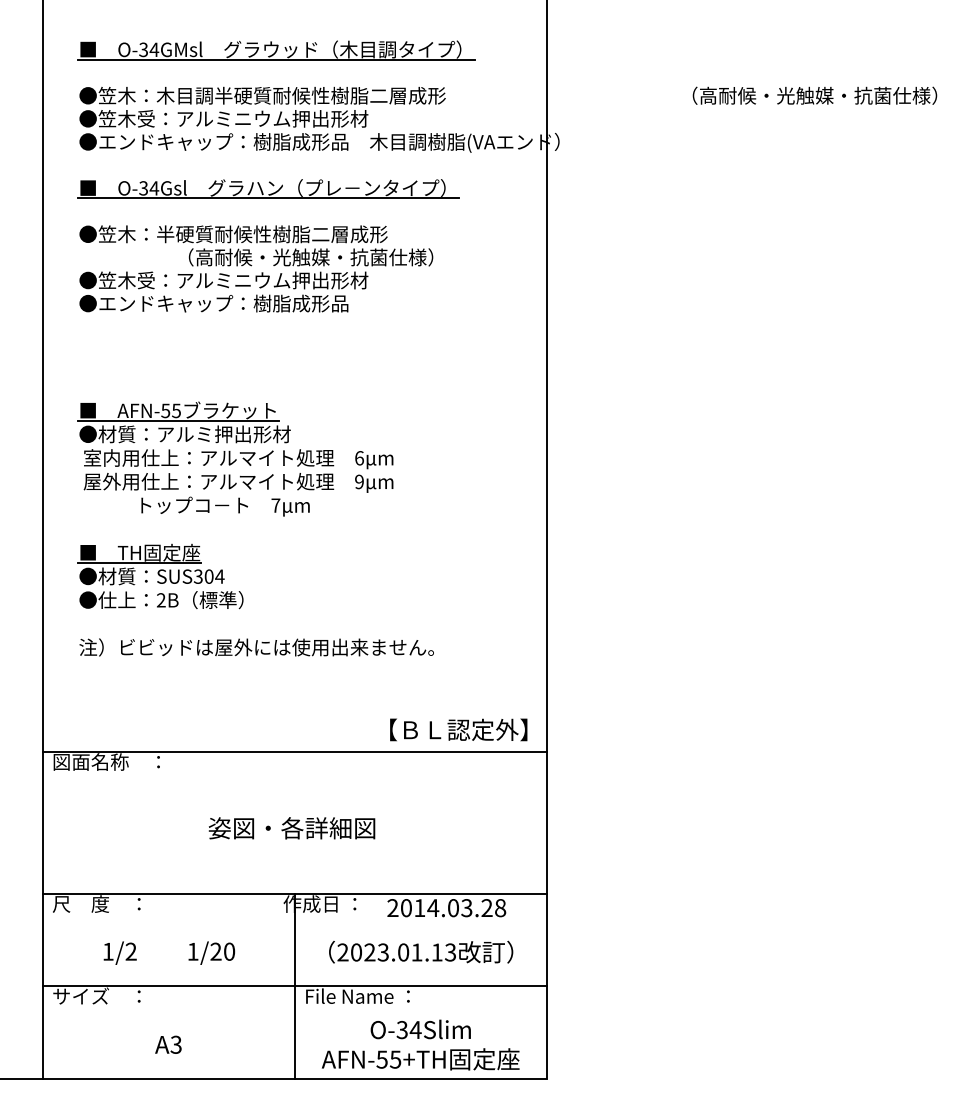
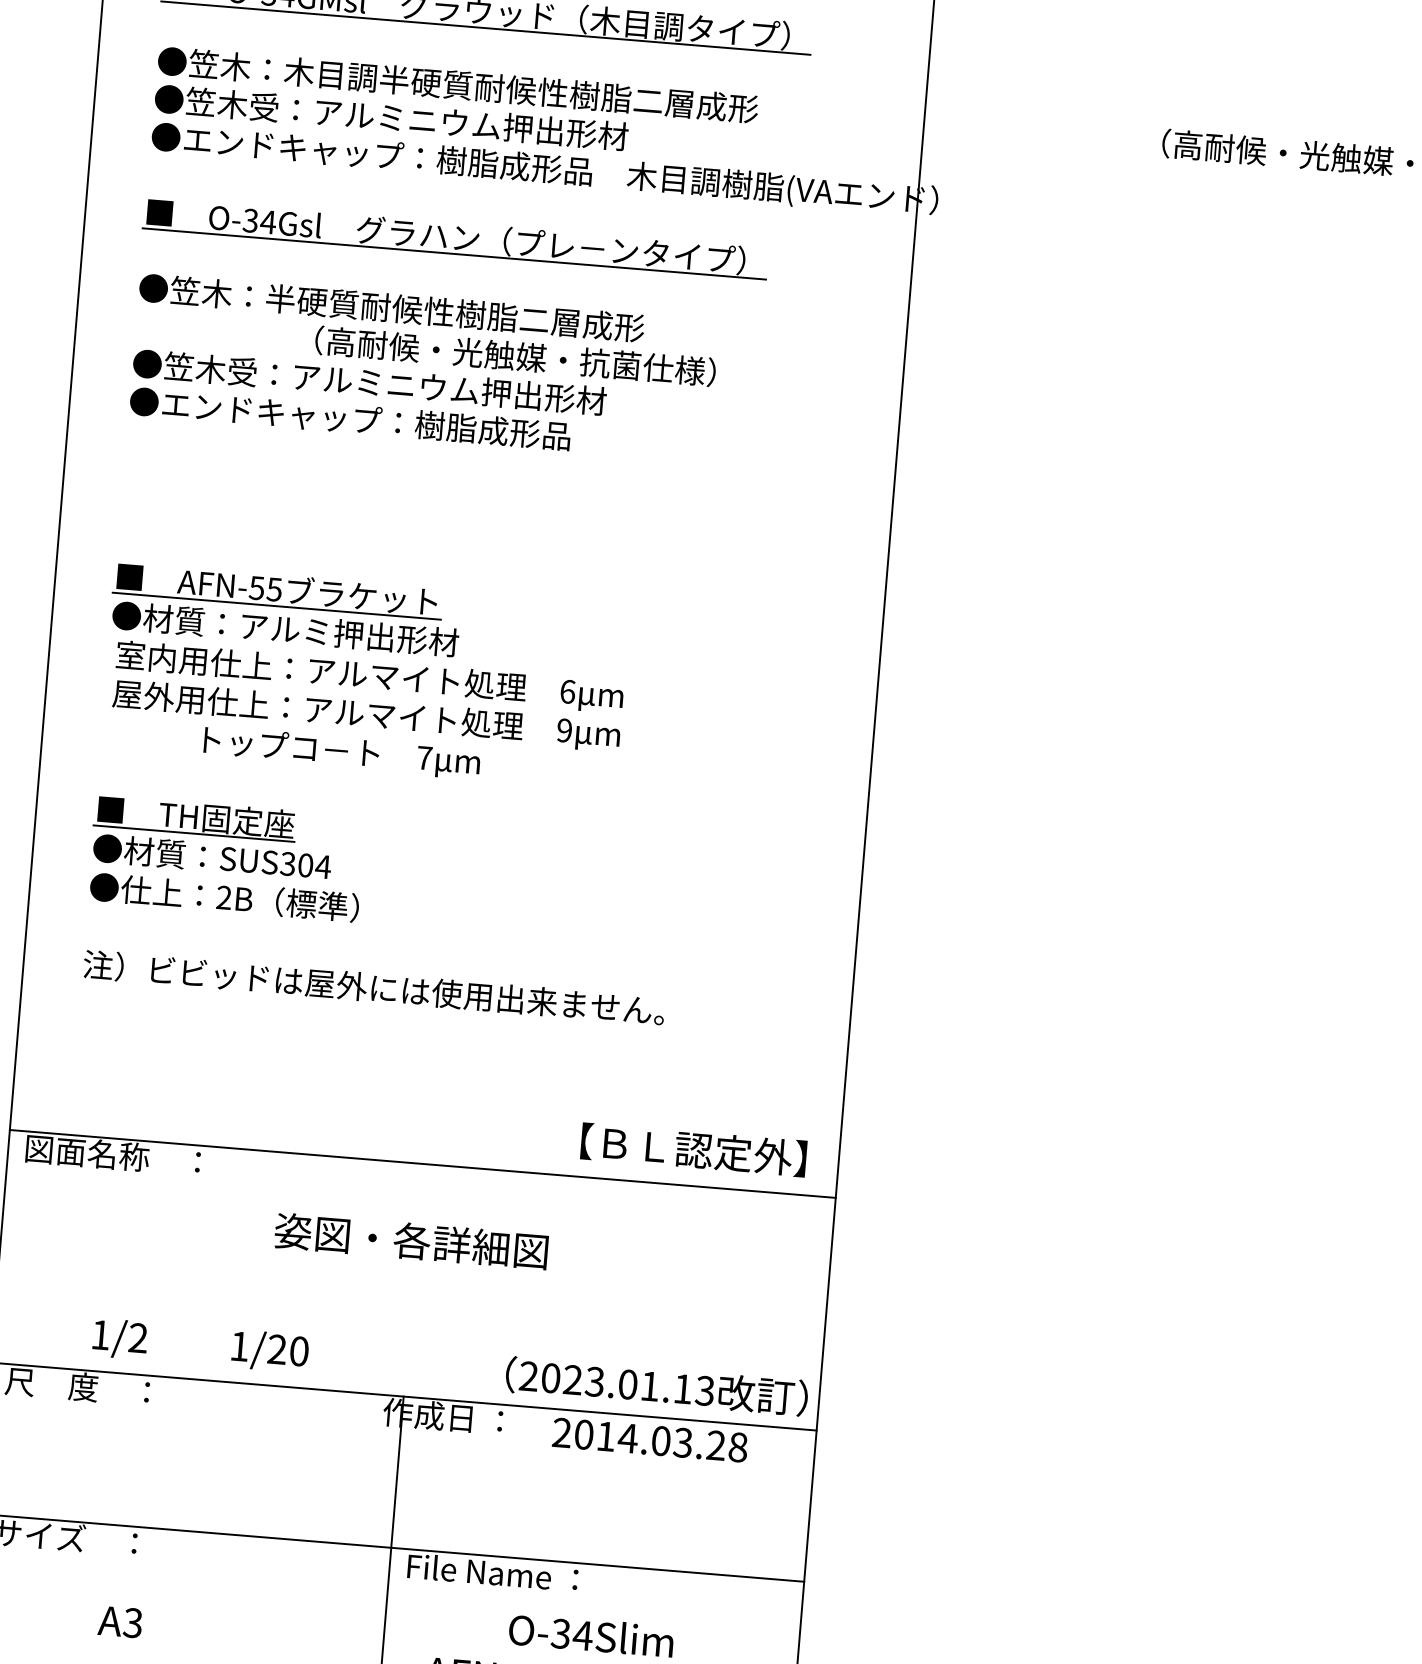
text: (291, 828) -> (410, 1241), moved
text: (421, 951) -> (657, 1385), moved
text: (169, 952) -> (200, 1344), moved
text: (168, 1044) -> (120, 1621), moved

